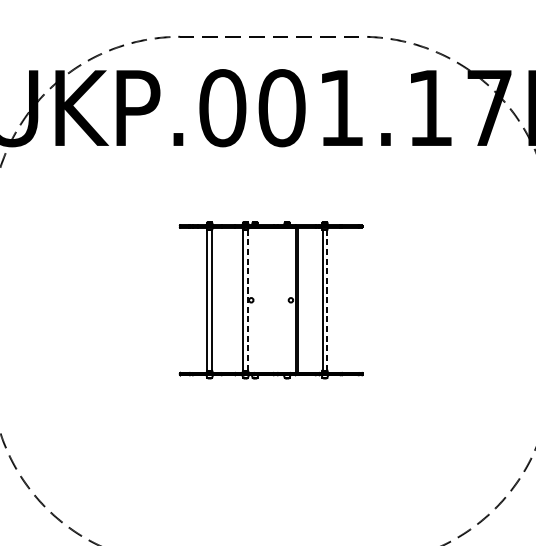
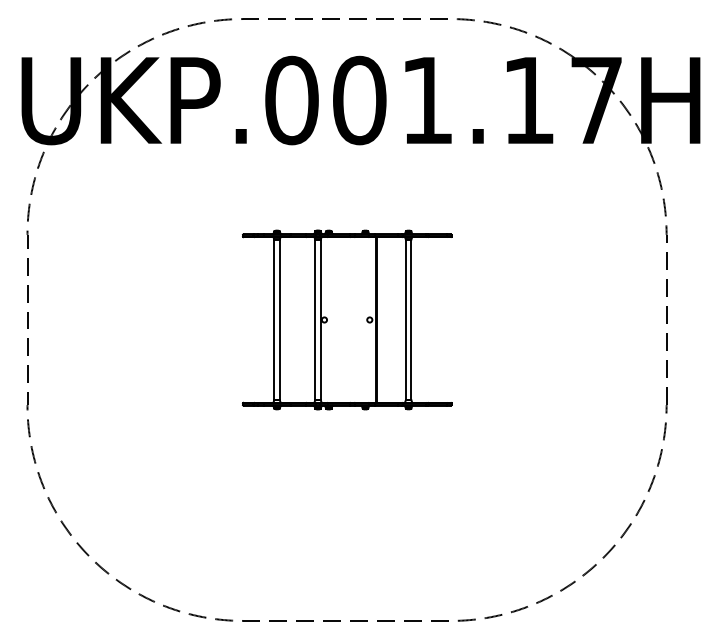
line: (247, 299) -> (320, 319), dashed -> solid
line: (327, 299) -> (411, 319), dashed -> solid

